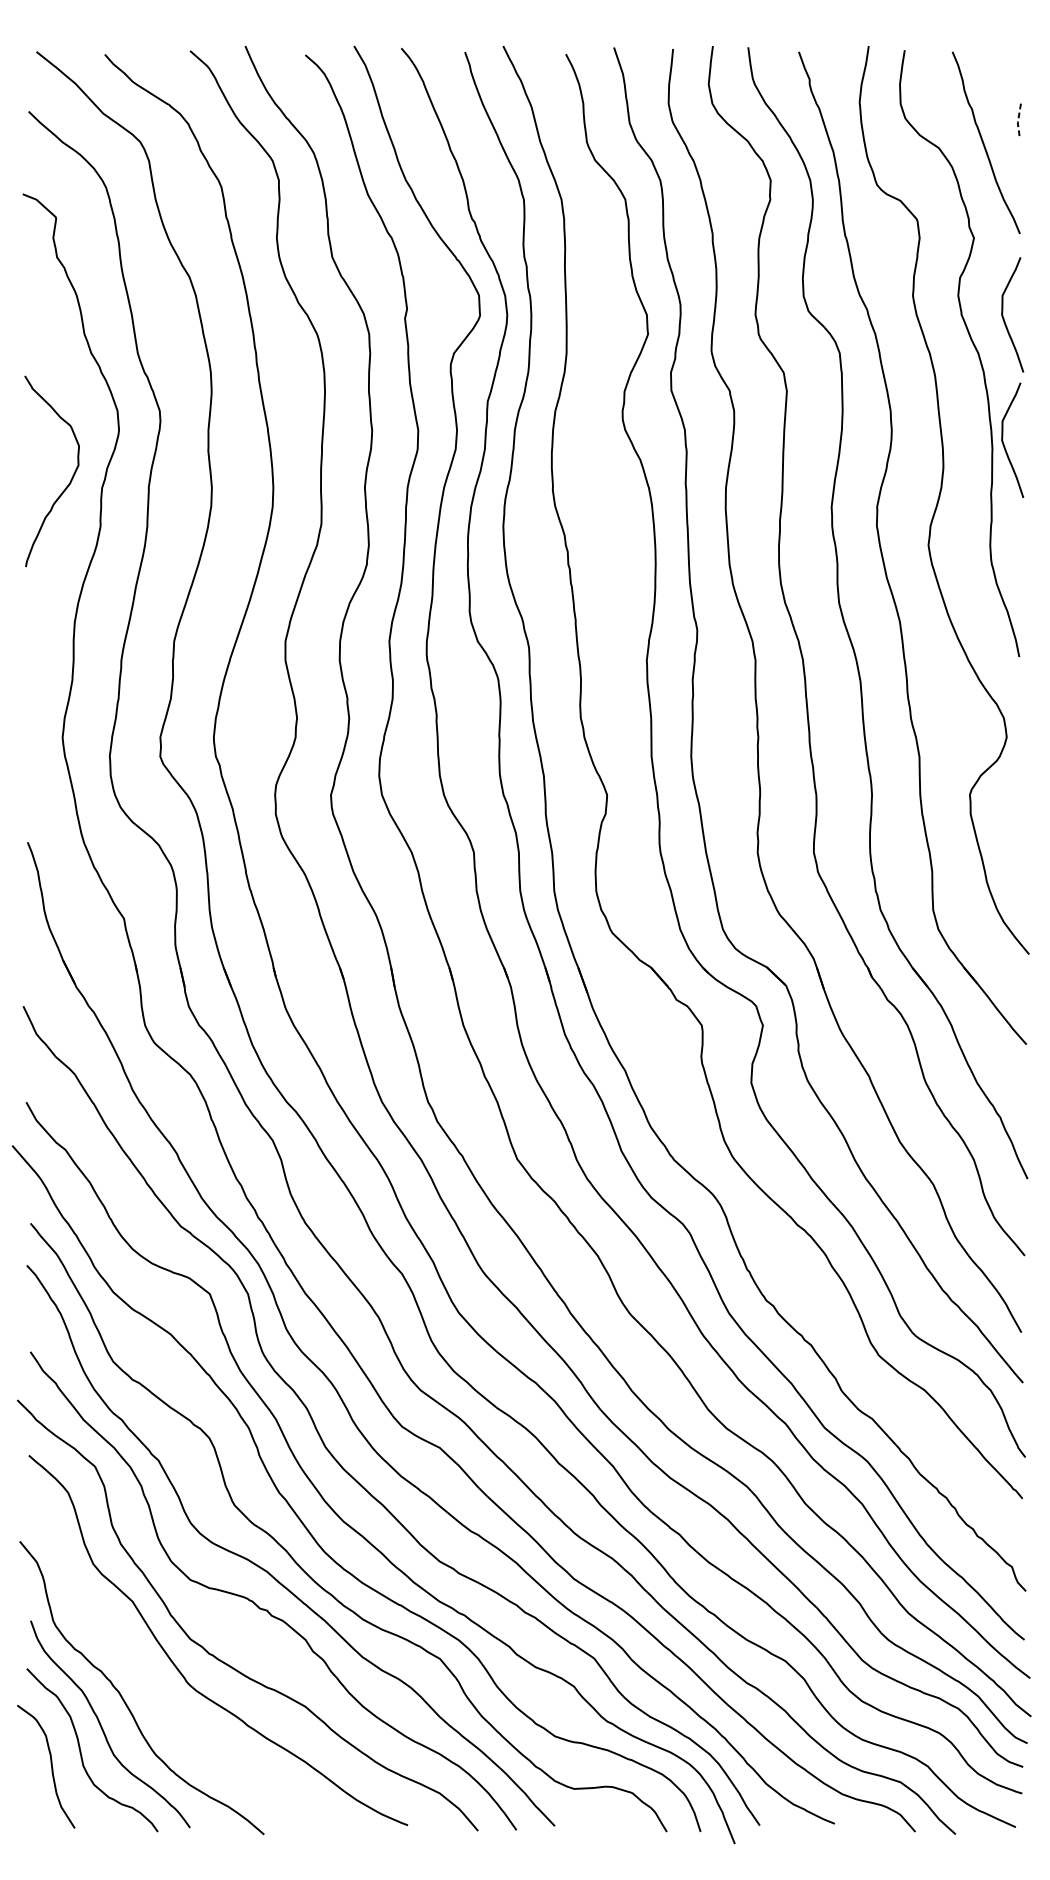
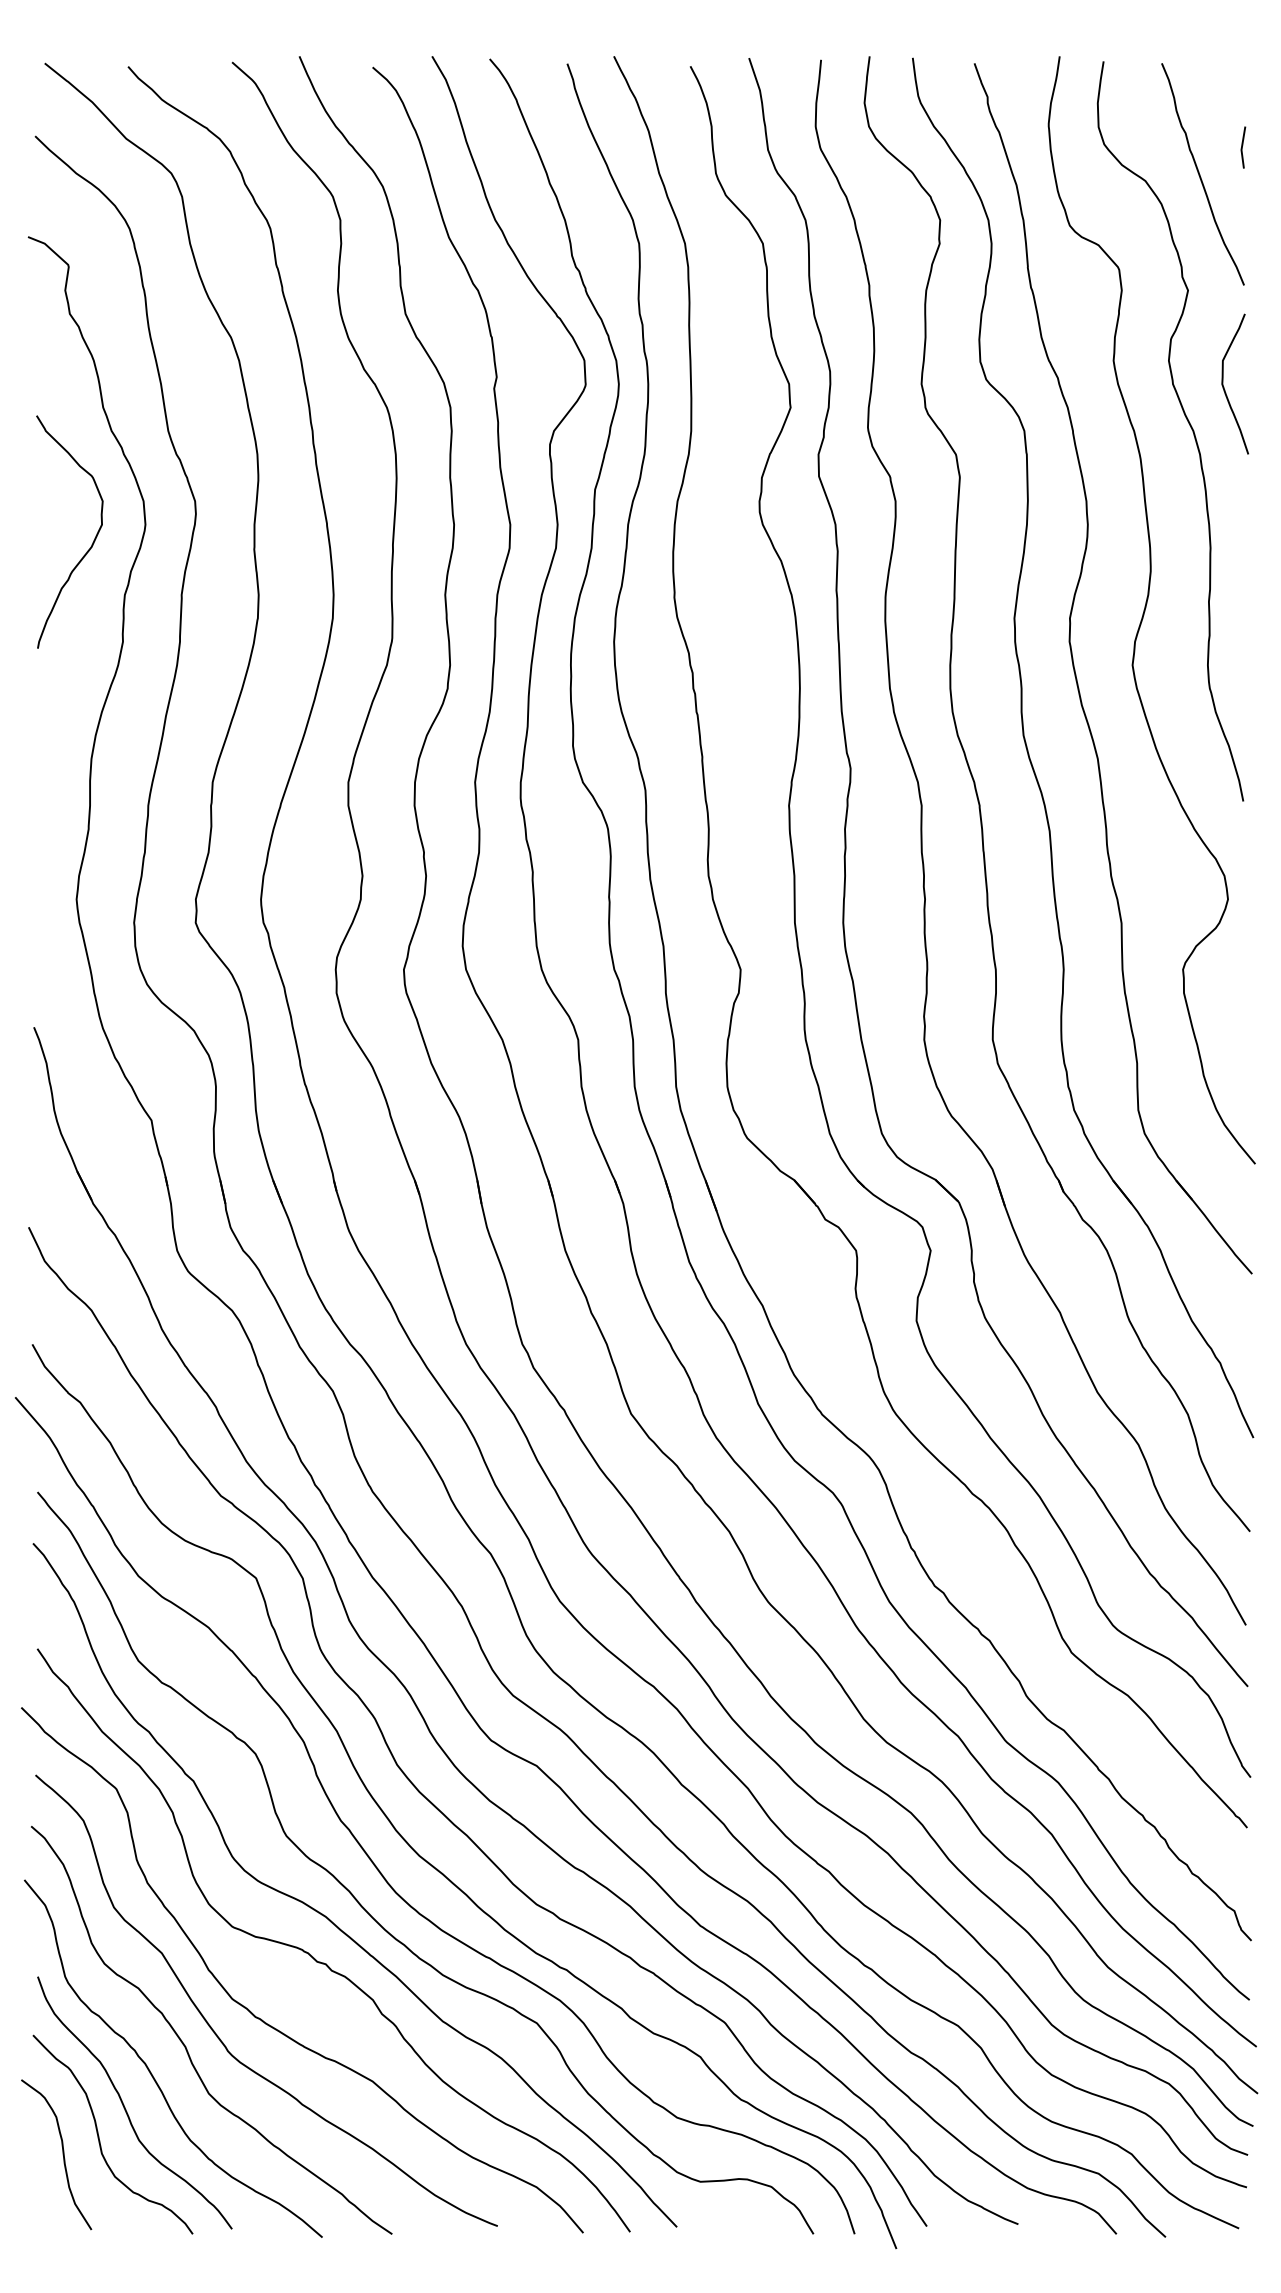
line: (1017, 121) -> (1241, 148), dashed -> solid
curve: (1003, 443) -> (1224, 540), removed
curve: (70, 479) -> (92, 542), moved
curve: (152, 1678) -> (186, 2046), added

